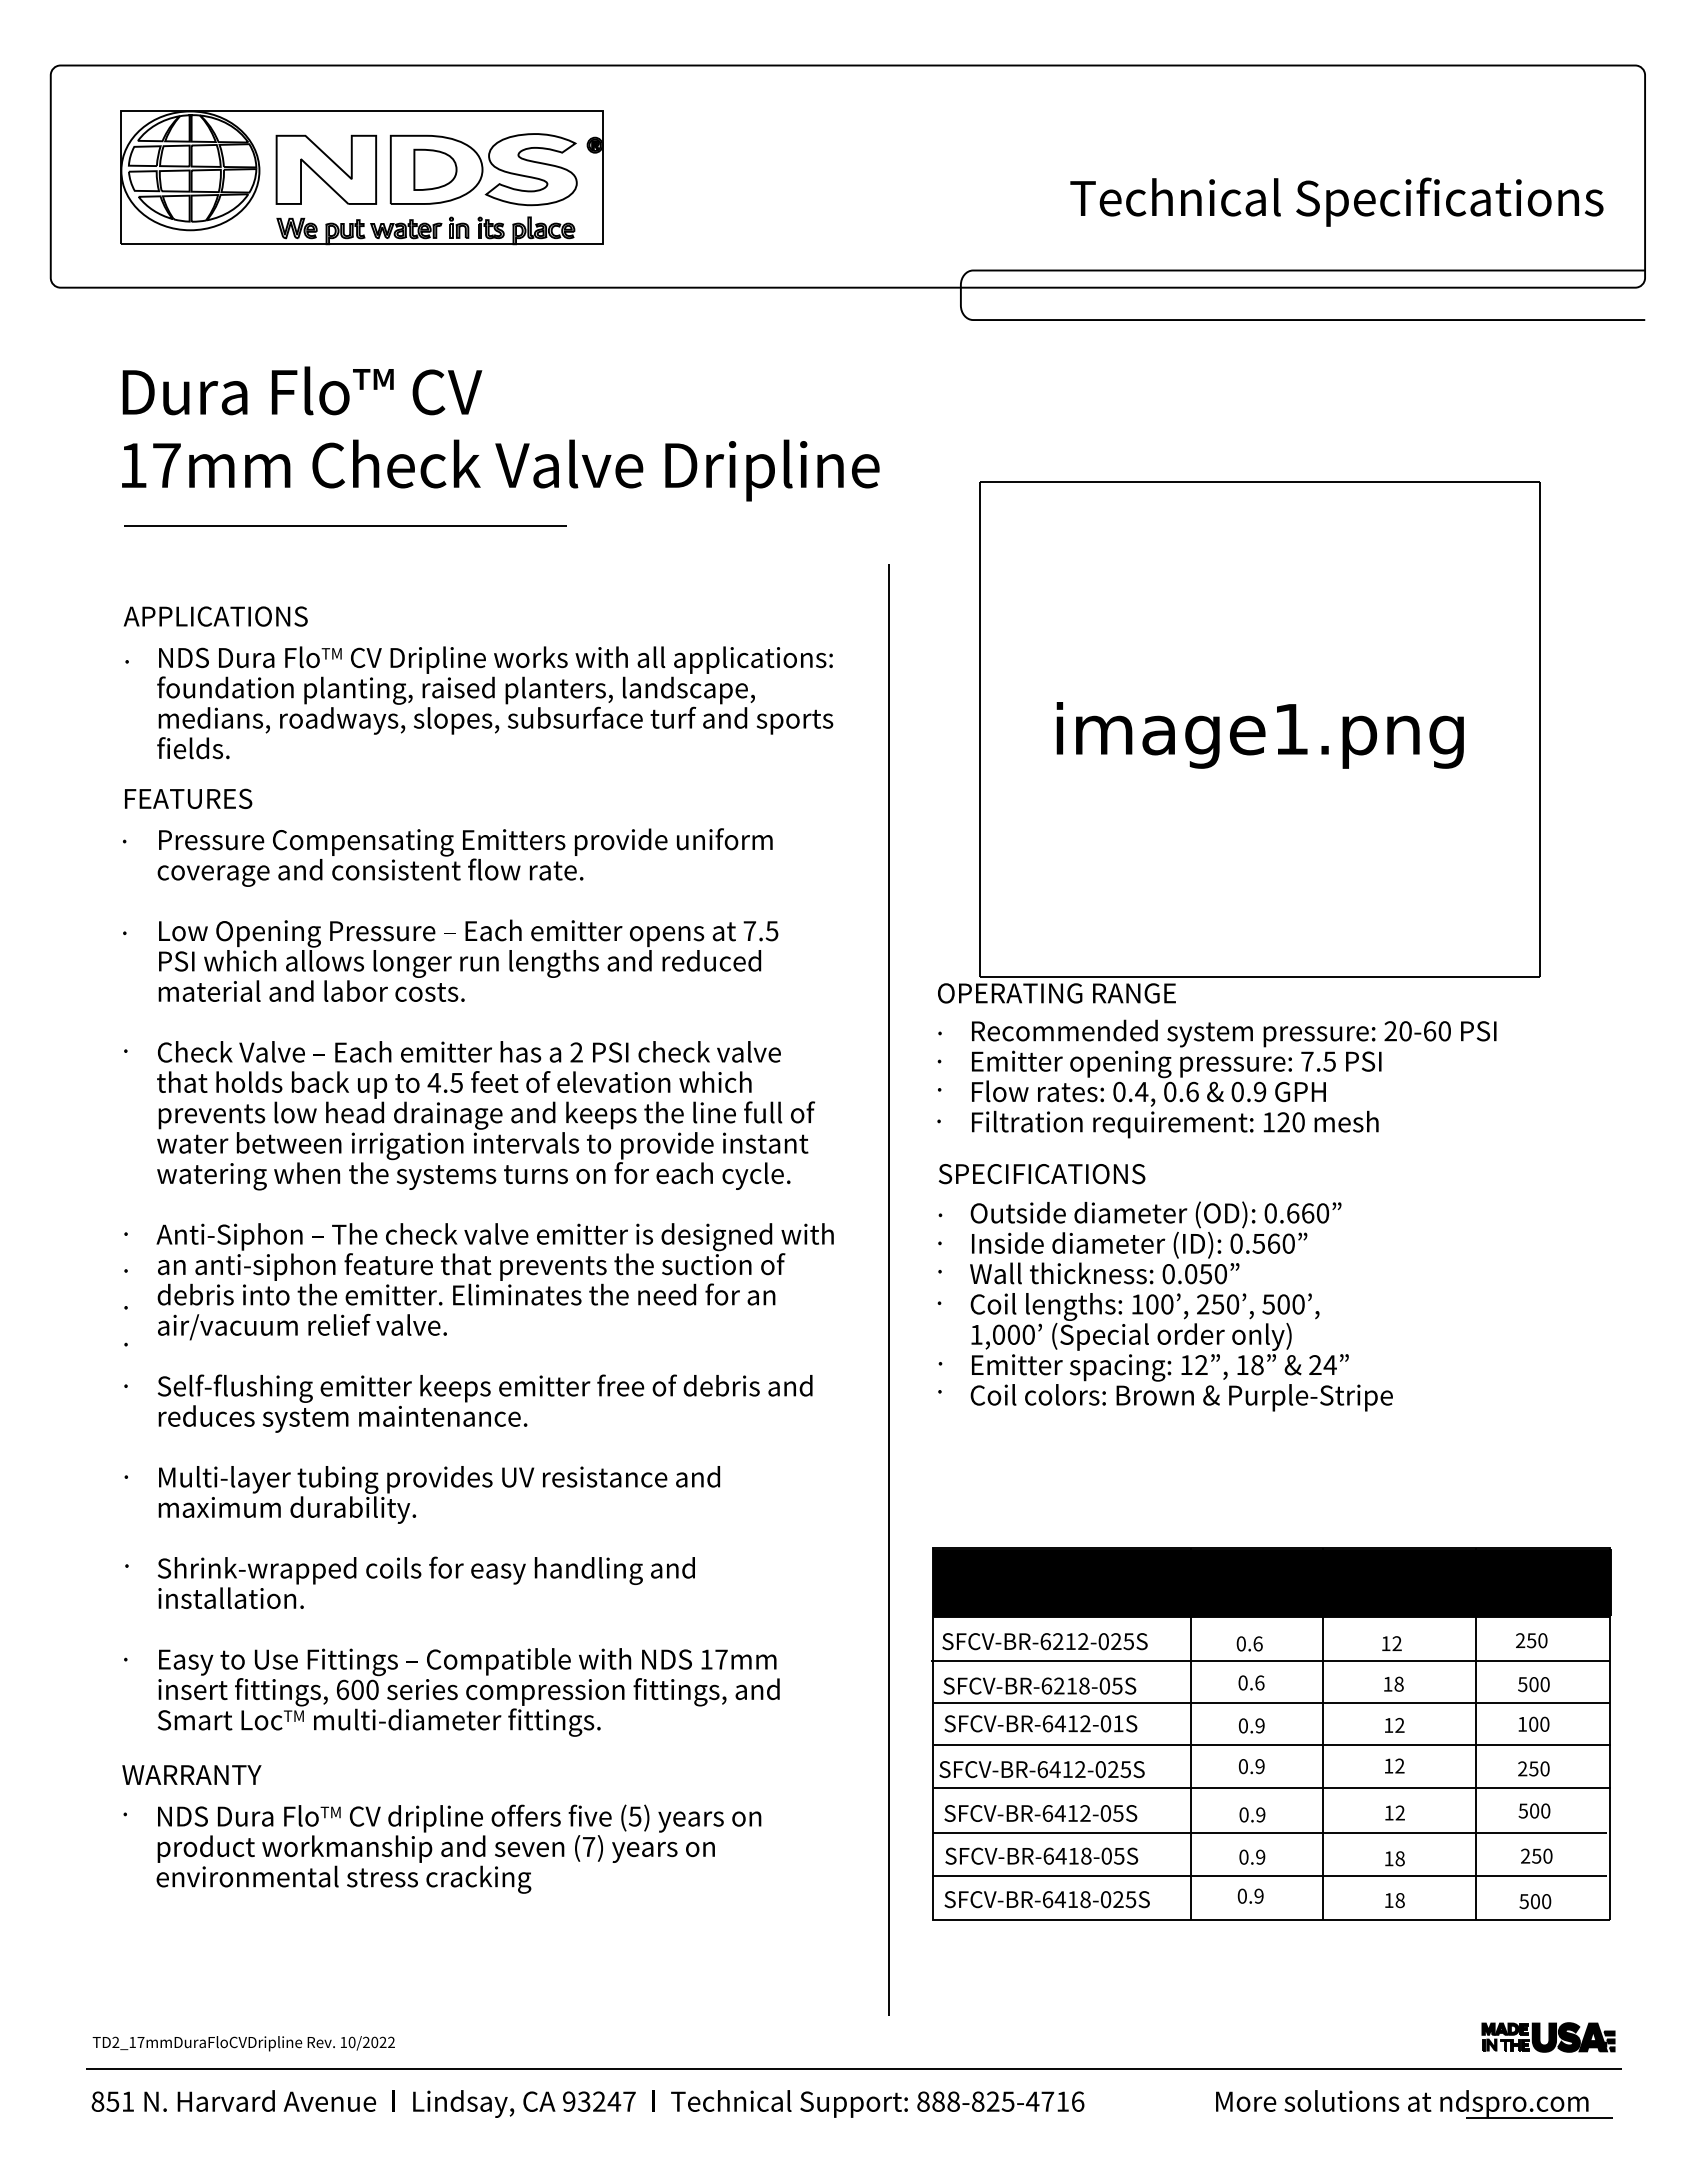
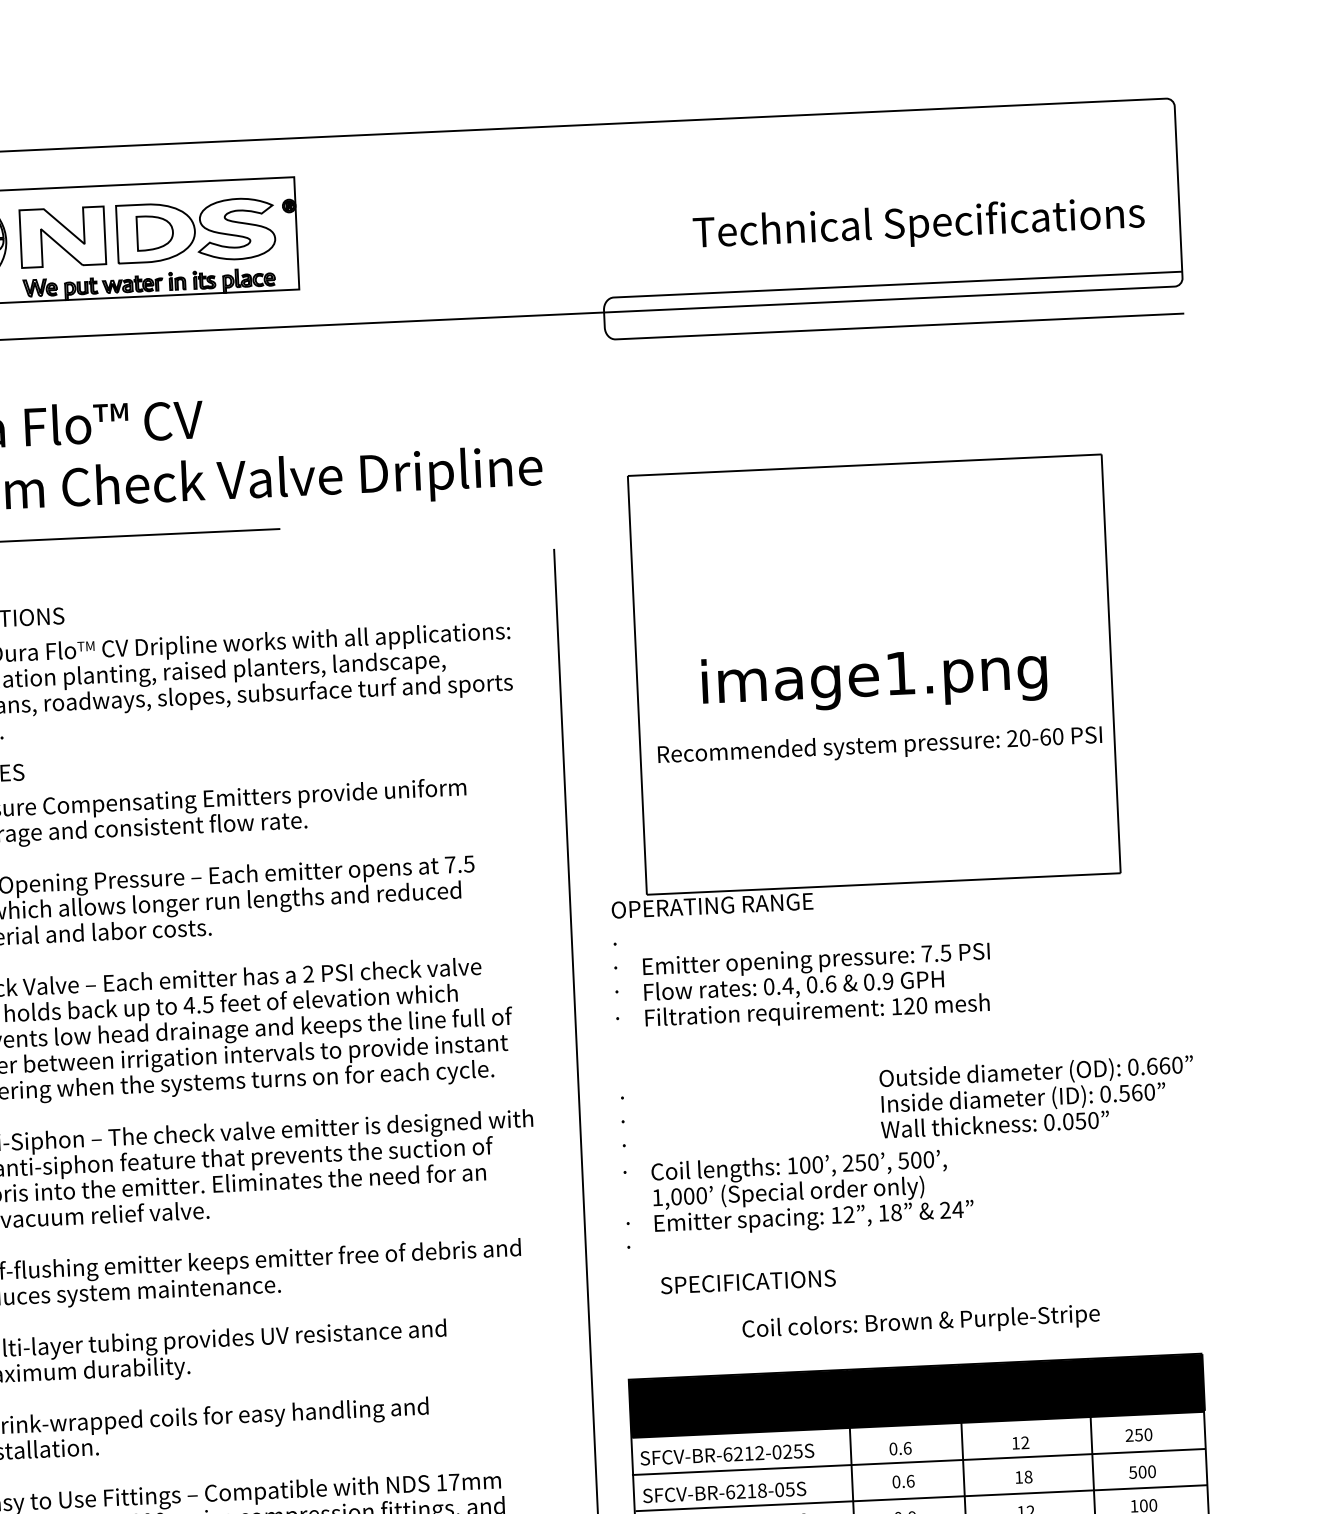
text: (1234, 1033) -> (880, 746), moved
text: (1041, 1174) -> (747, 1282), moved
text: (1155, 1242) -> (1036, 1096), moved
text: (1181, 1397) -> (920, 1322), moved

